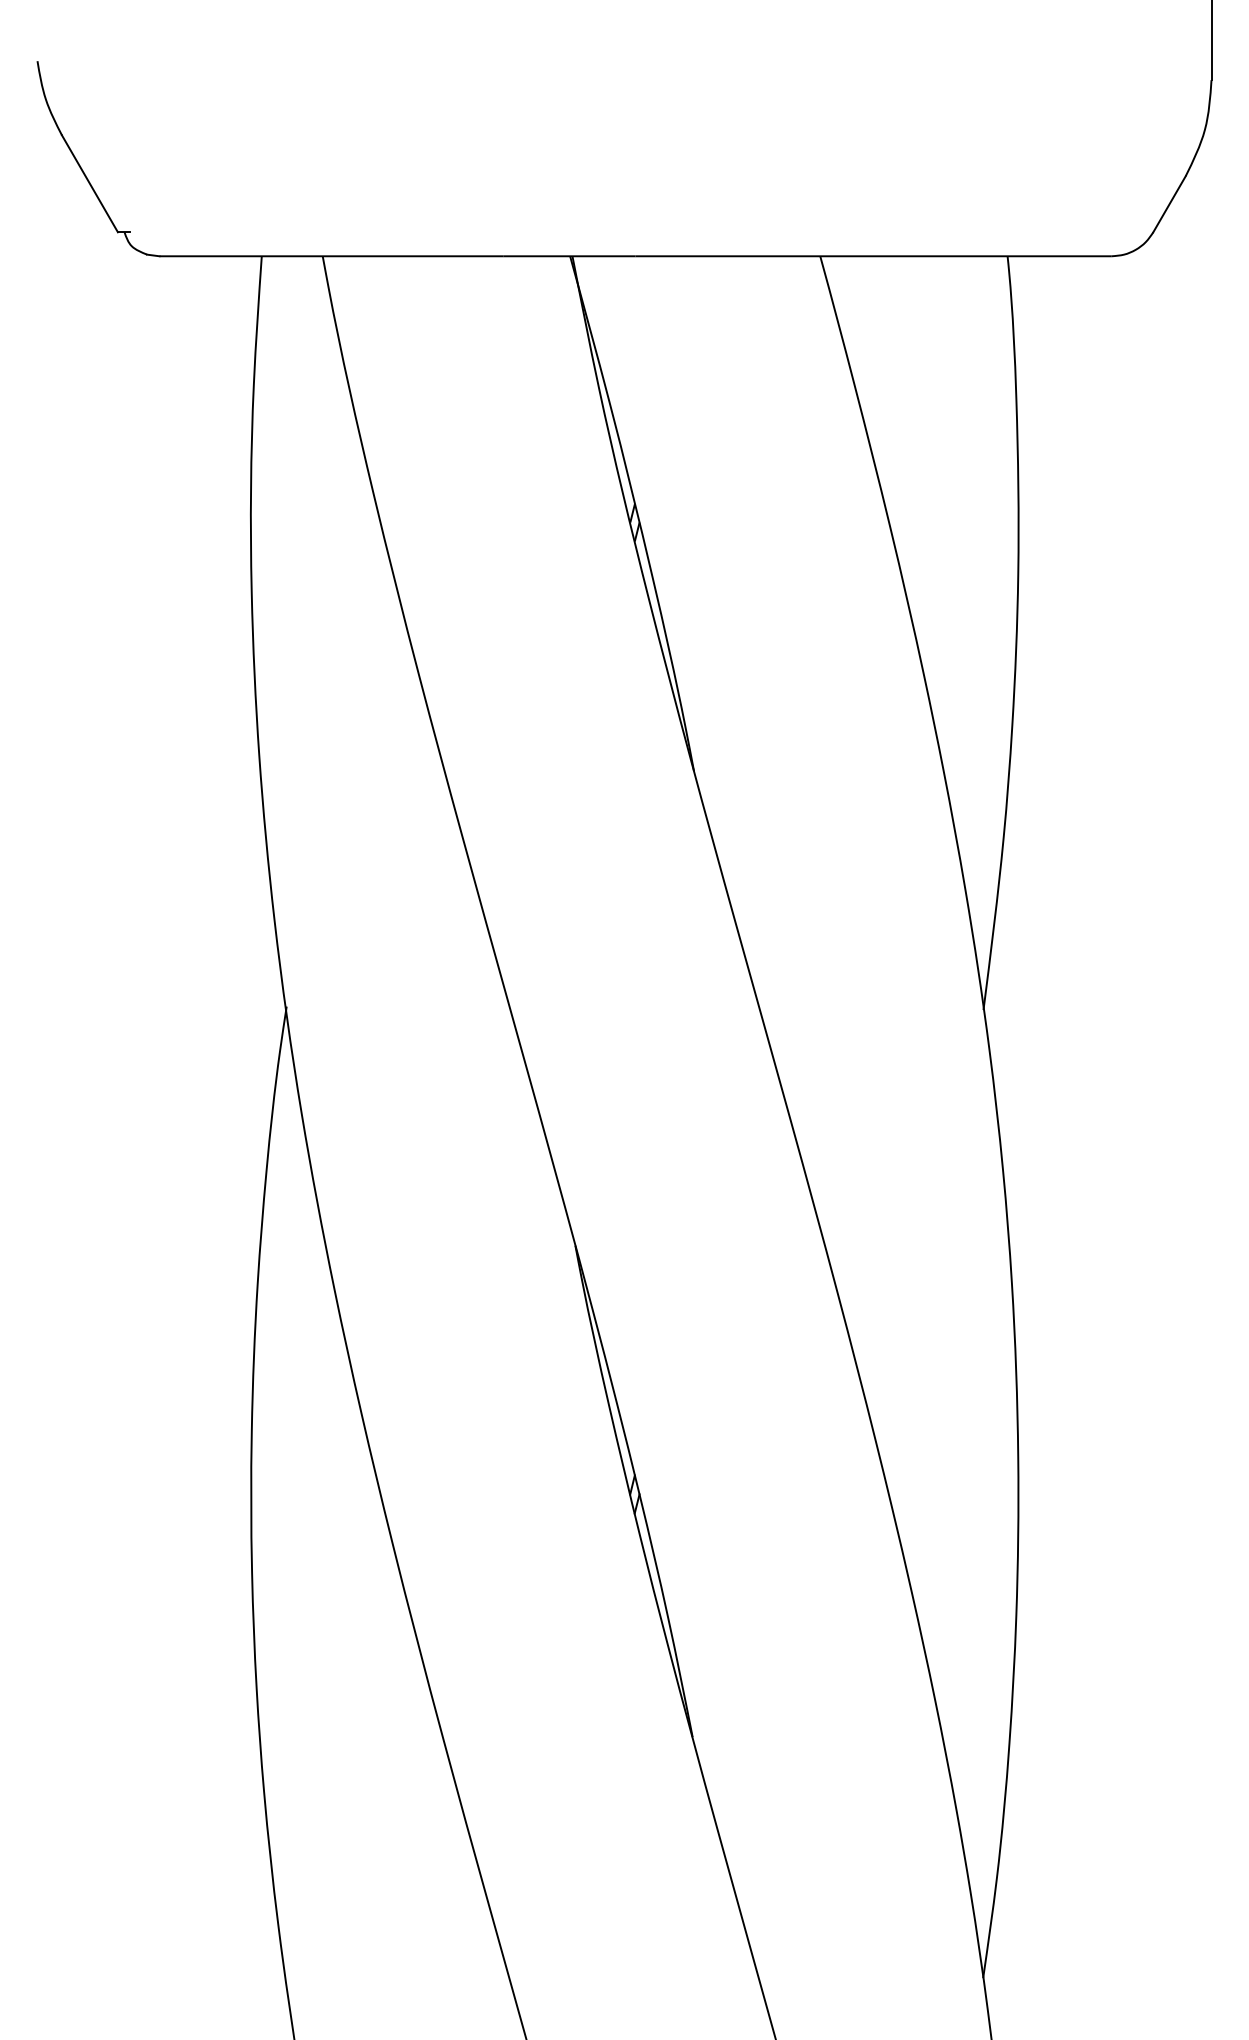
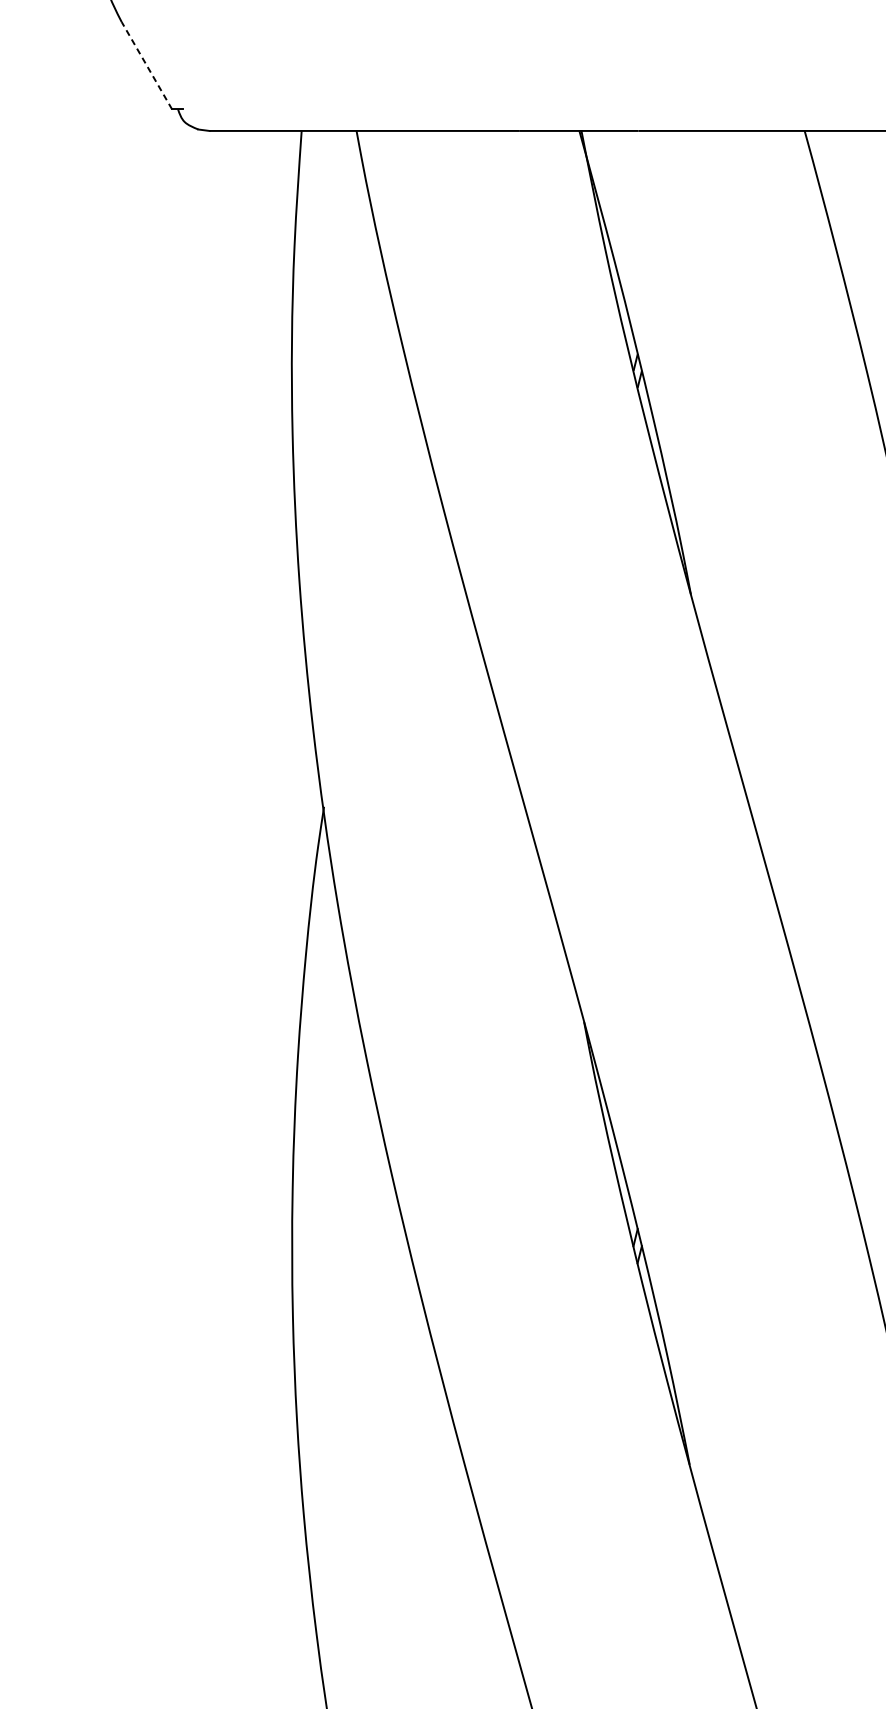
line: (89, 183) -> (146, 65), solid -> dashed

